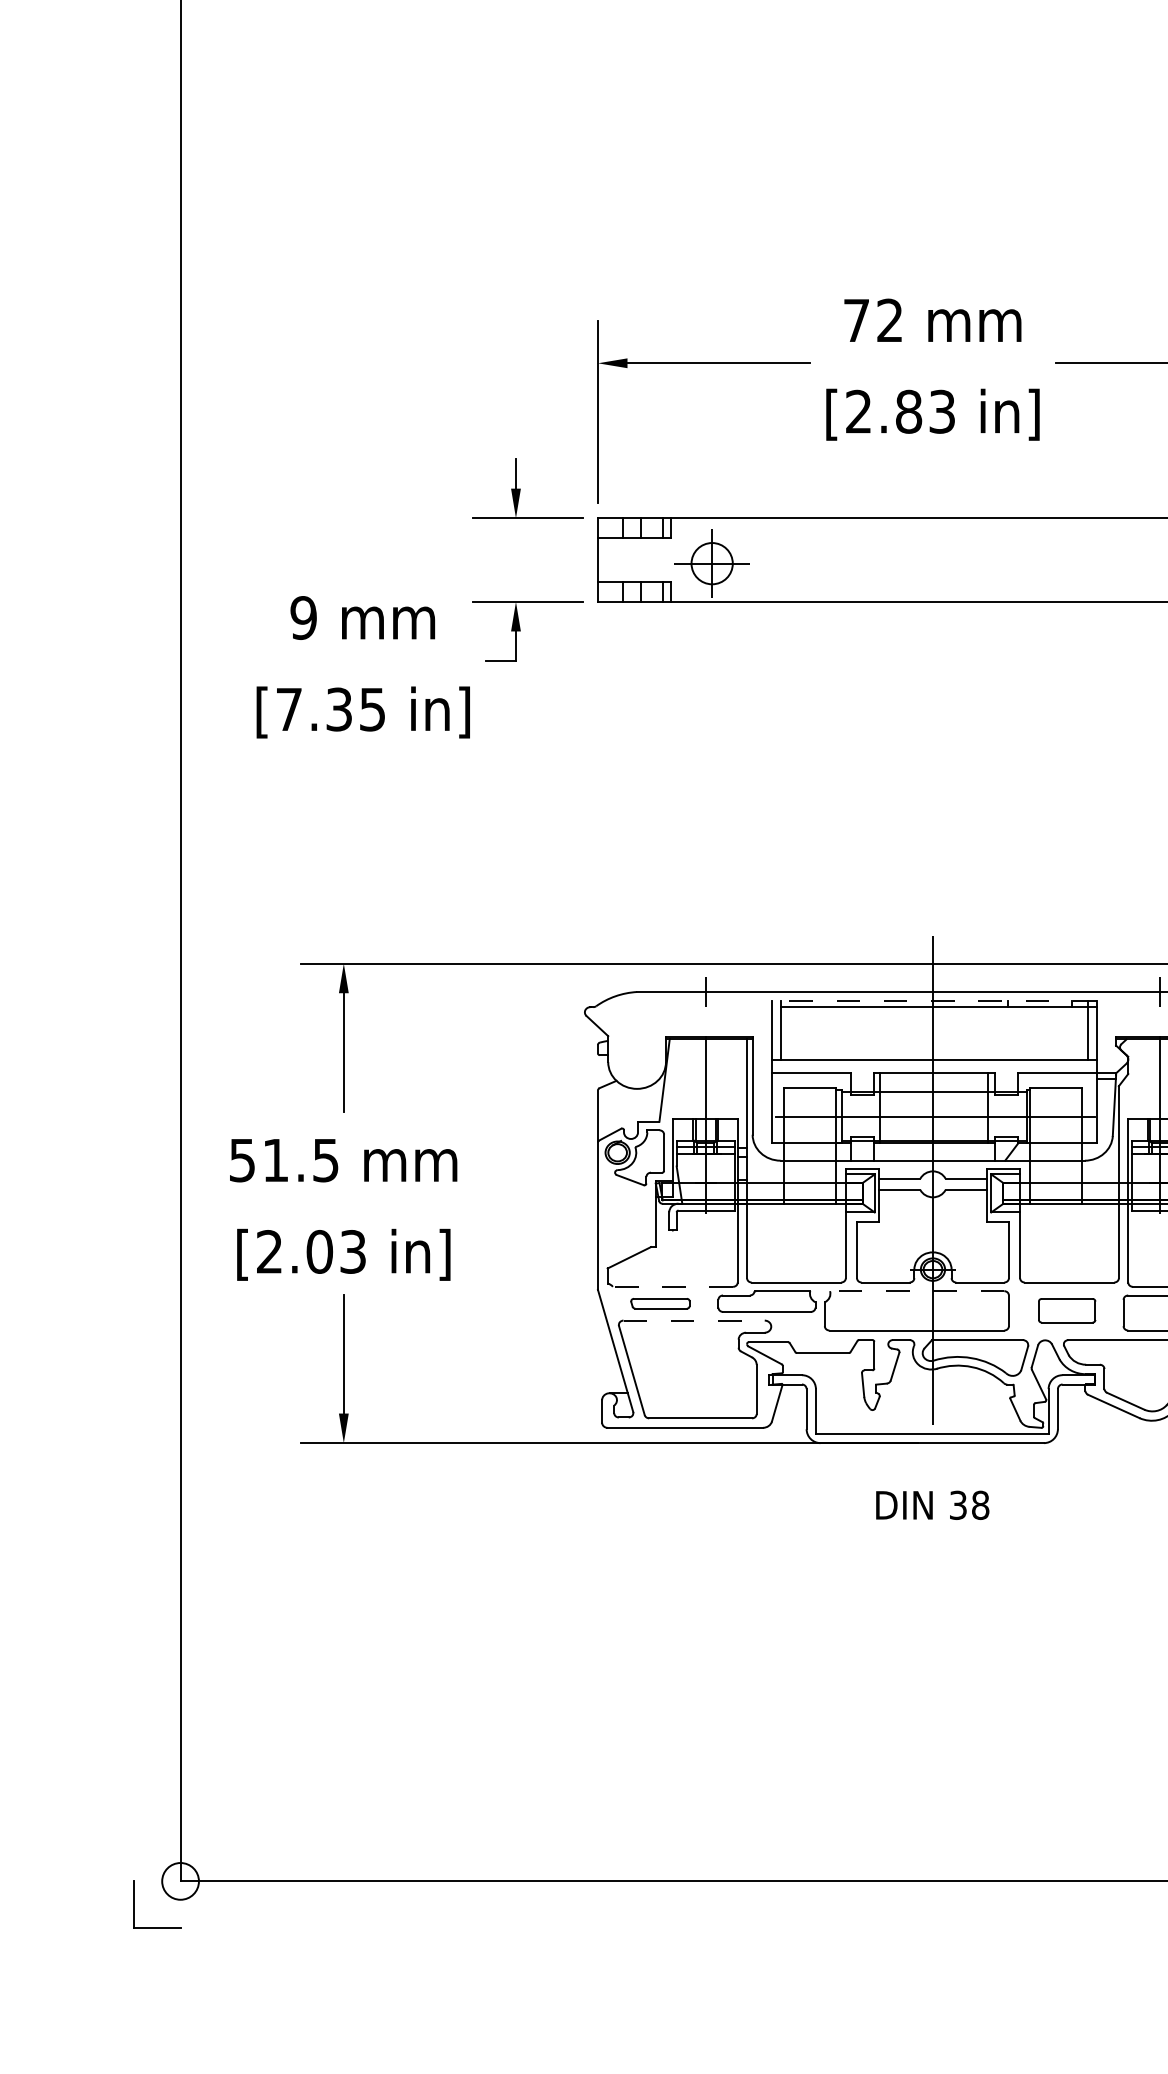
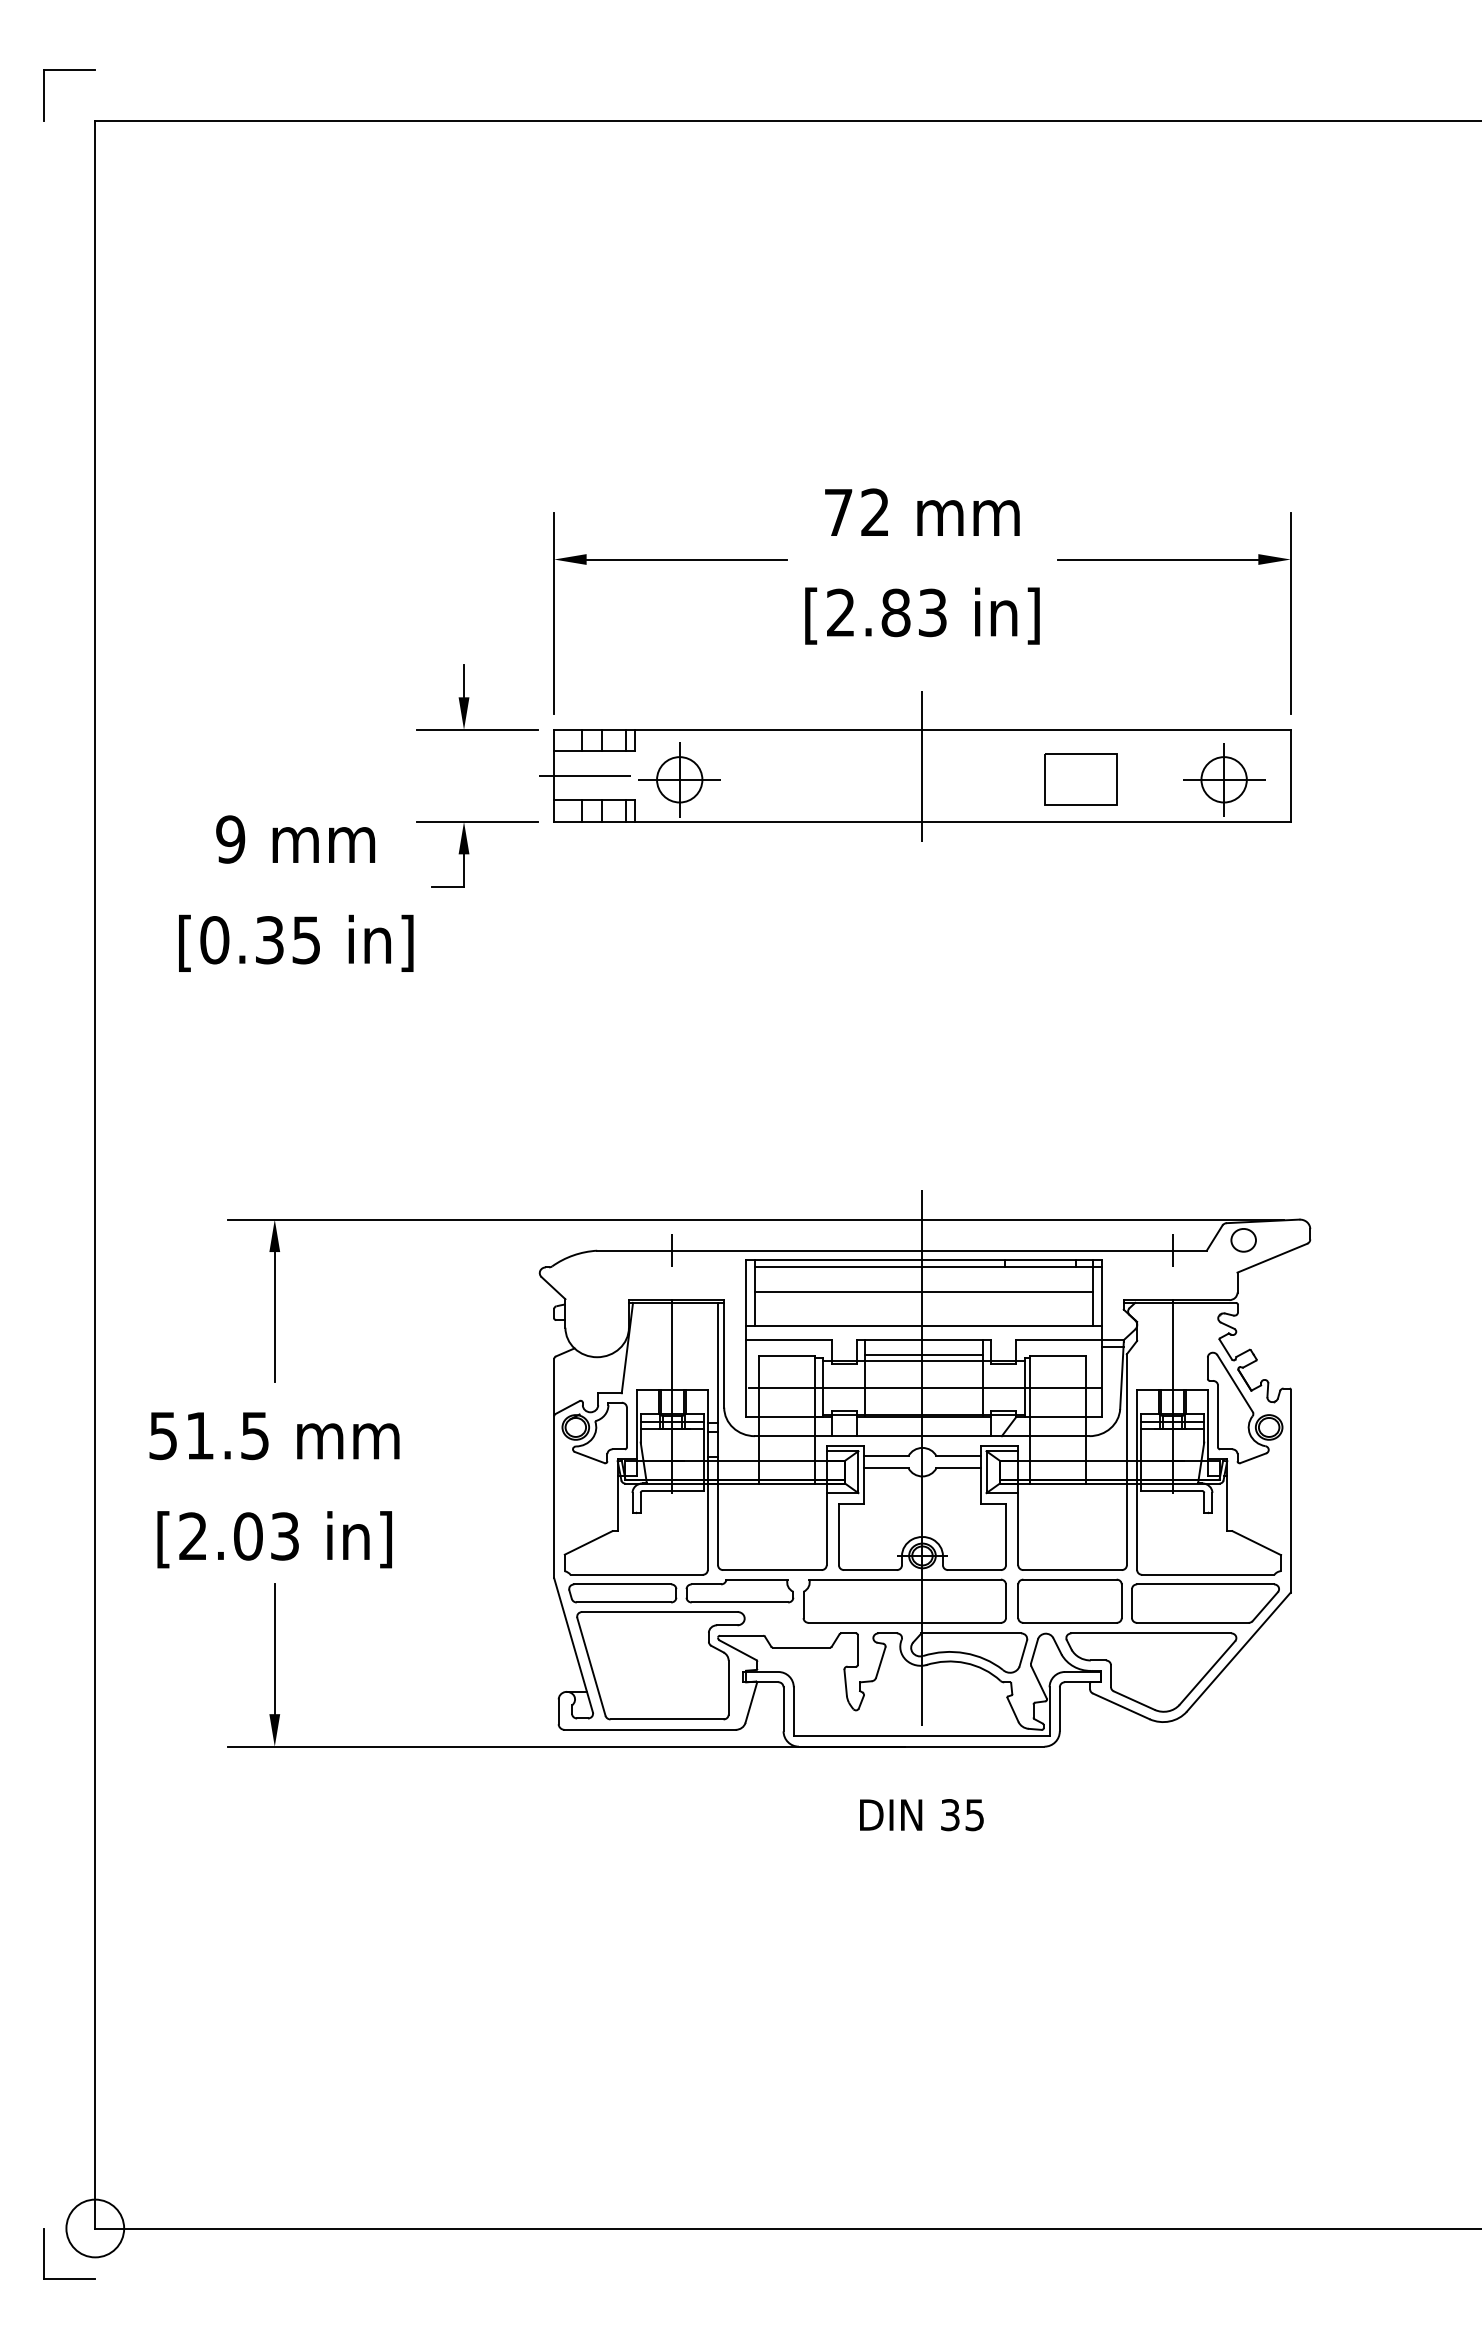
line: (933, 550) -> (922, 765), added
line: (625, 559) -> (584, 775), added
part: (1076, 563) -> (1080, 779), added
text: (289, 709) -> (214, 940), [7.35 -> [0.35
line: (933, 1000) -> (923, 1260), dashed -> solid
line: (933, 1029) -> (923, 1291), added
line: (933, 1087) -> (923, 1355), added
line: (672, 1286) -> (636, 1574), dashed -> solid
line: (917, 1291) -> (905, 1579), dashed -> solid
part: (660, 1303) -> (622, 1593), size x1.67
part: (1066, 1310) -> (1069, 1600), size x1.67
line: (693, 1320) -> (659, 1611), dashed -> solid
text: (980, 1505) -> (974, 1815), 38 -> 35
circle: (180, 1881) -> (95, 2228), size x1.43

